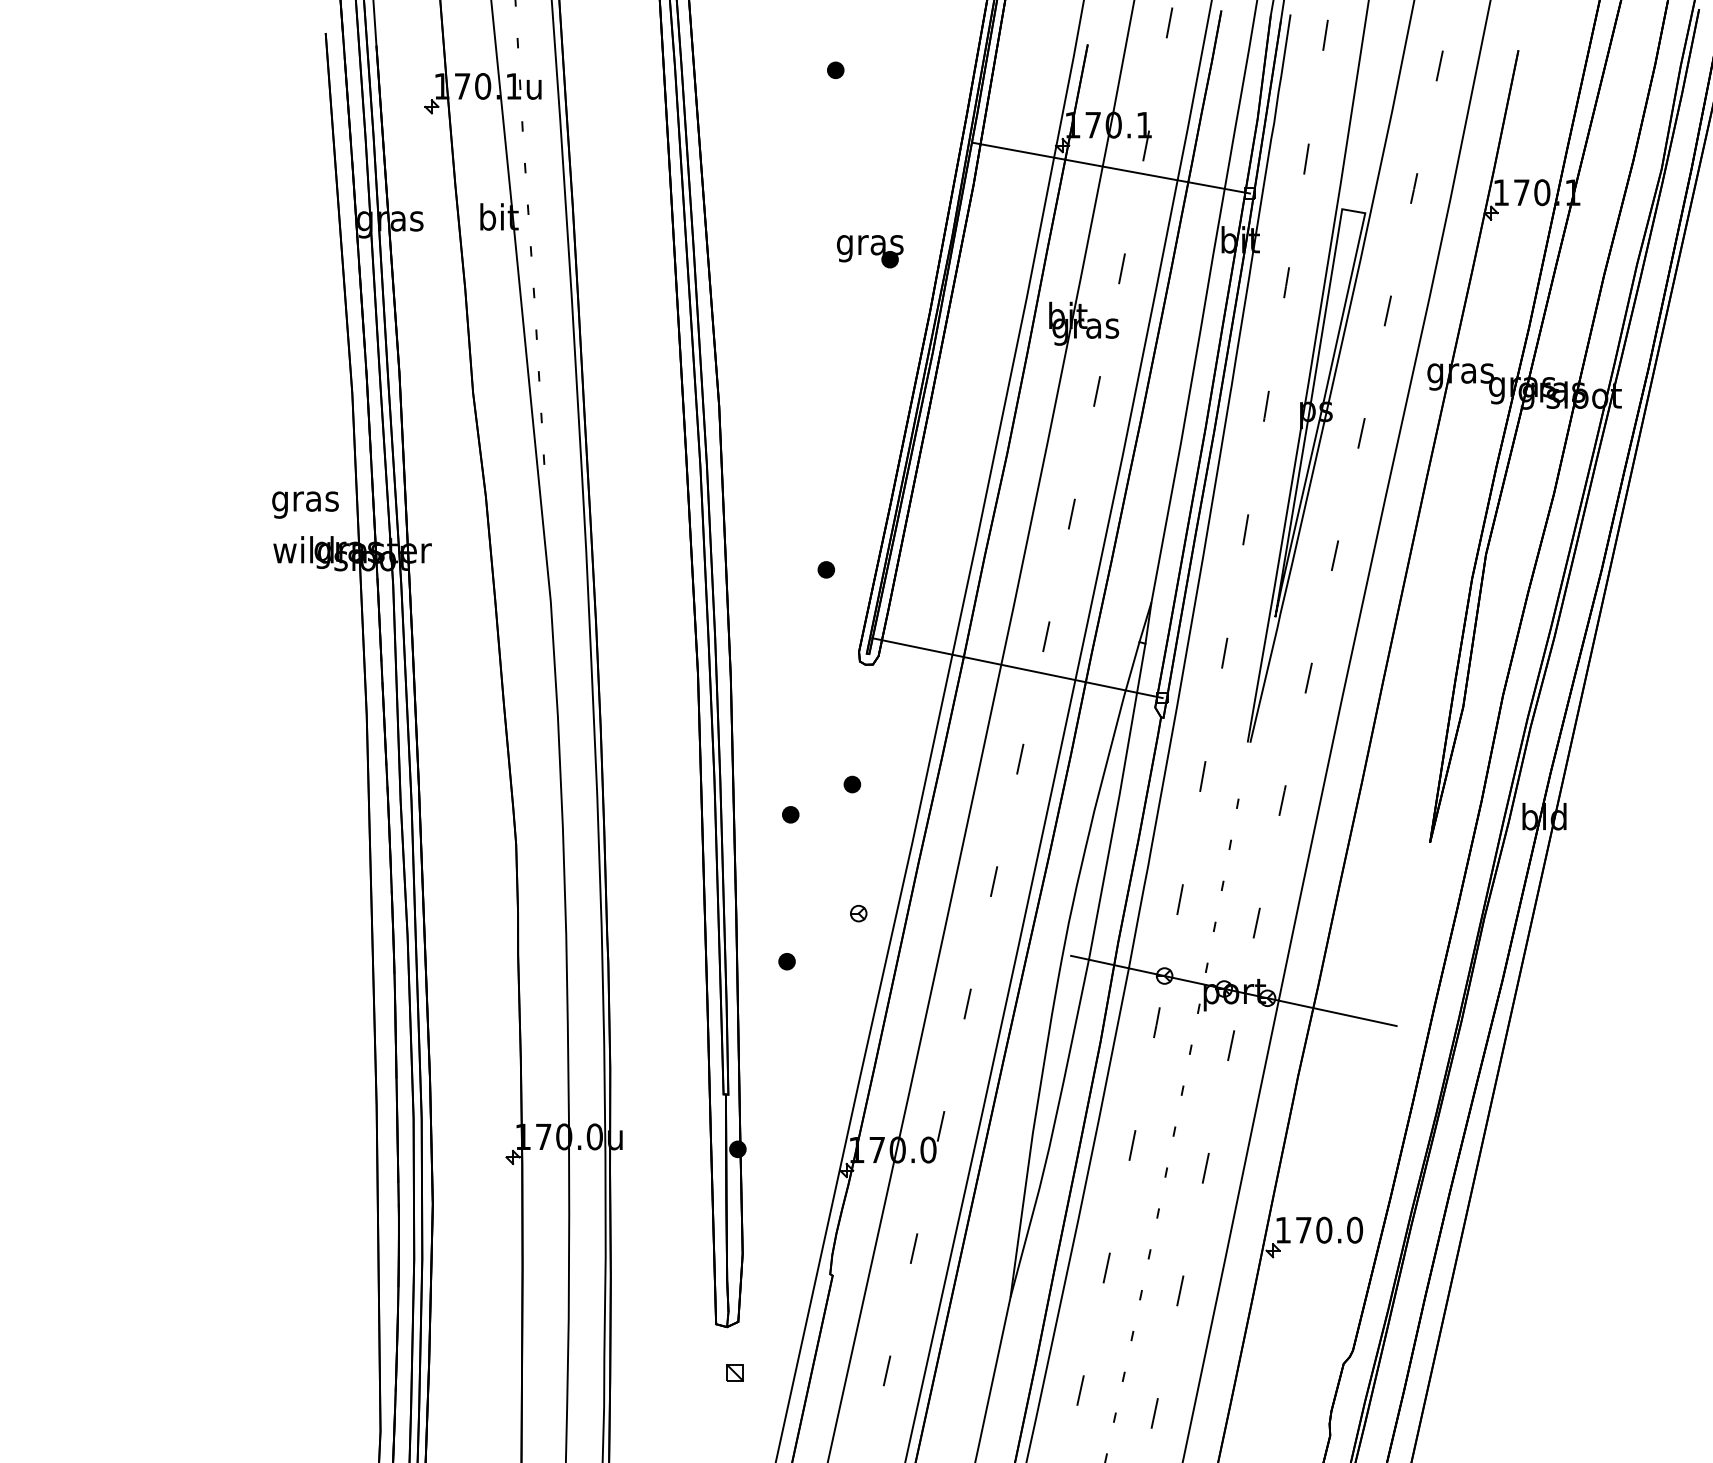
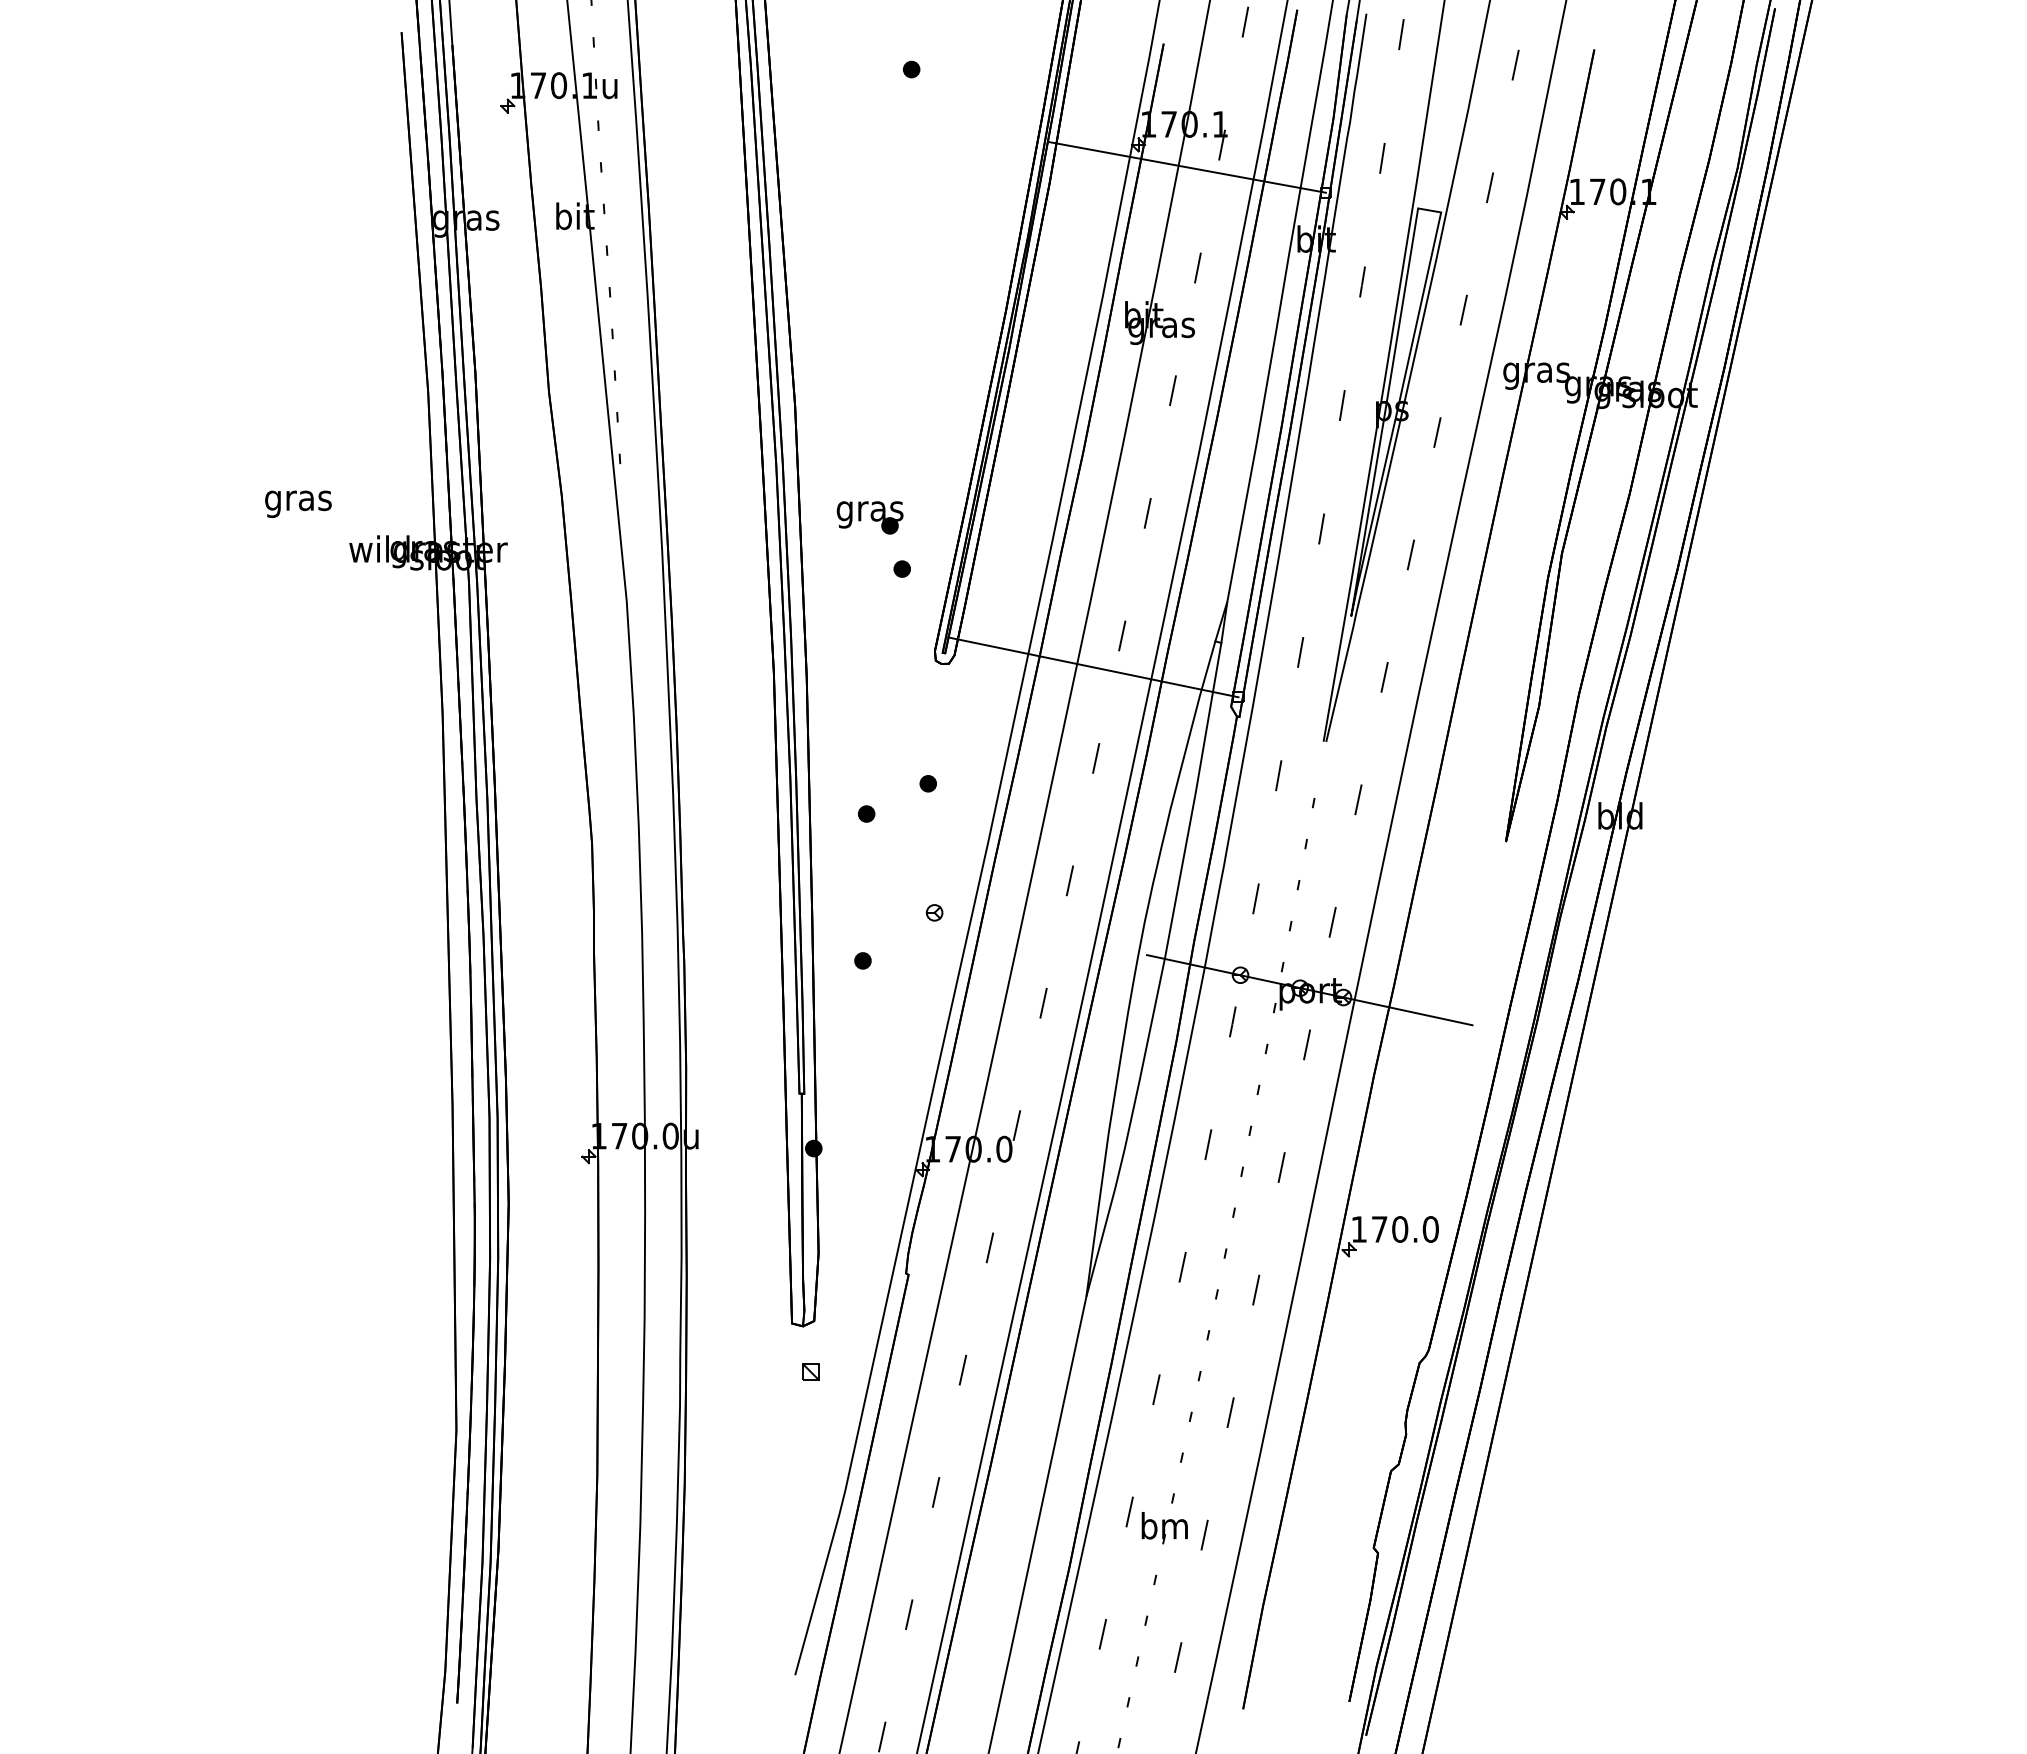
part: (869, 251) -> (869, 517), moved
text: (305, 504) -> (298, 503), moved

